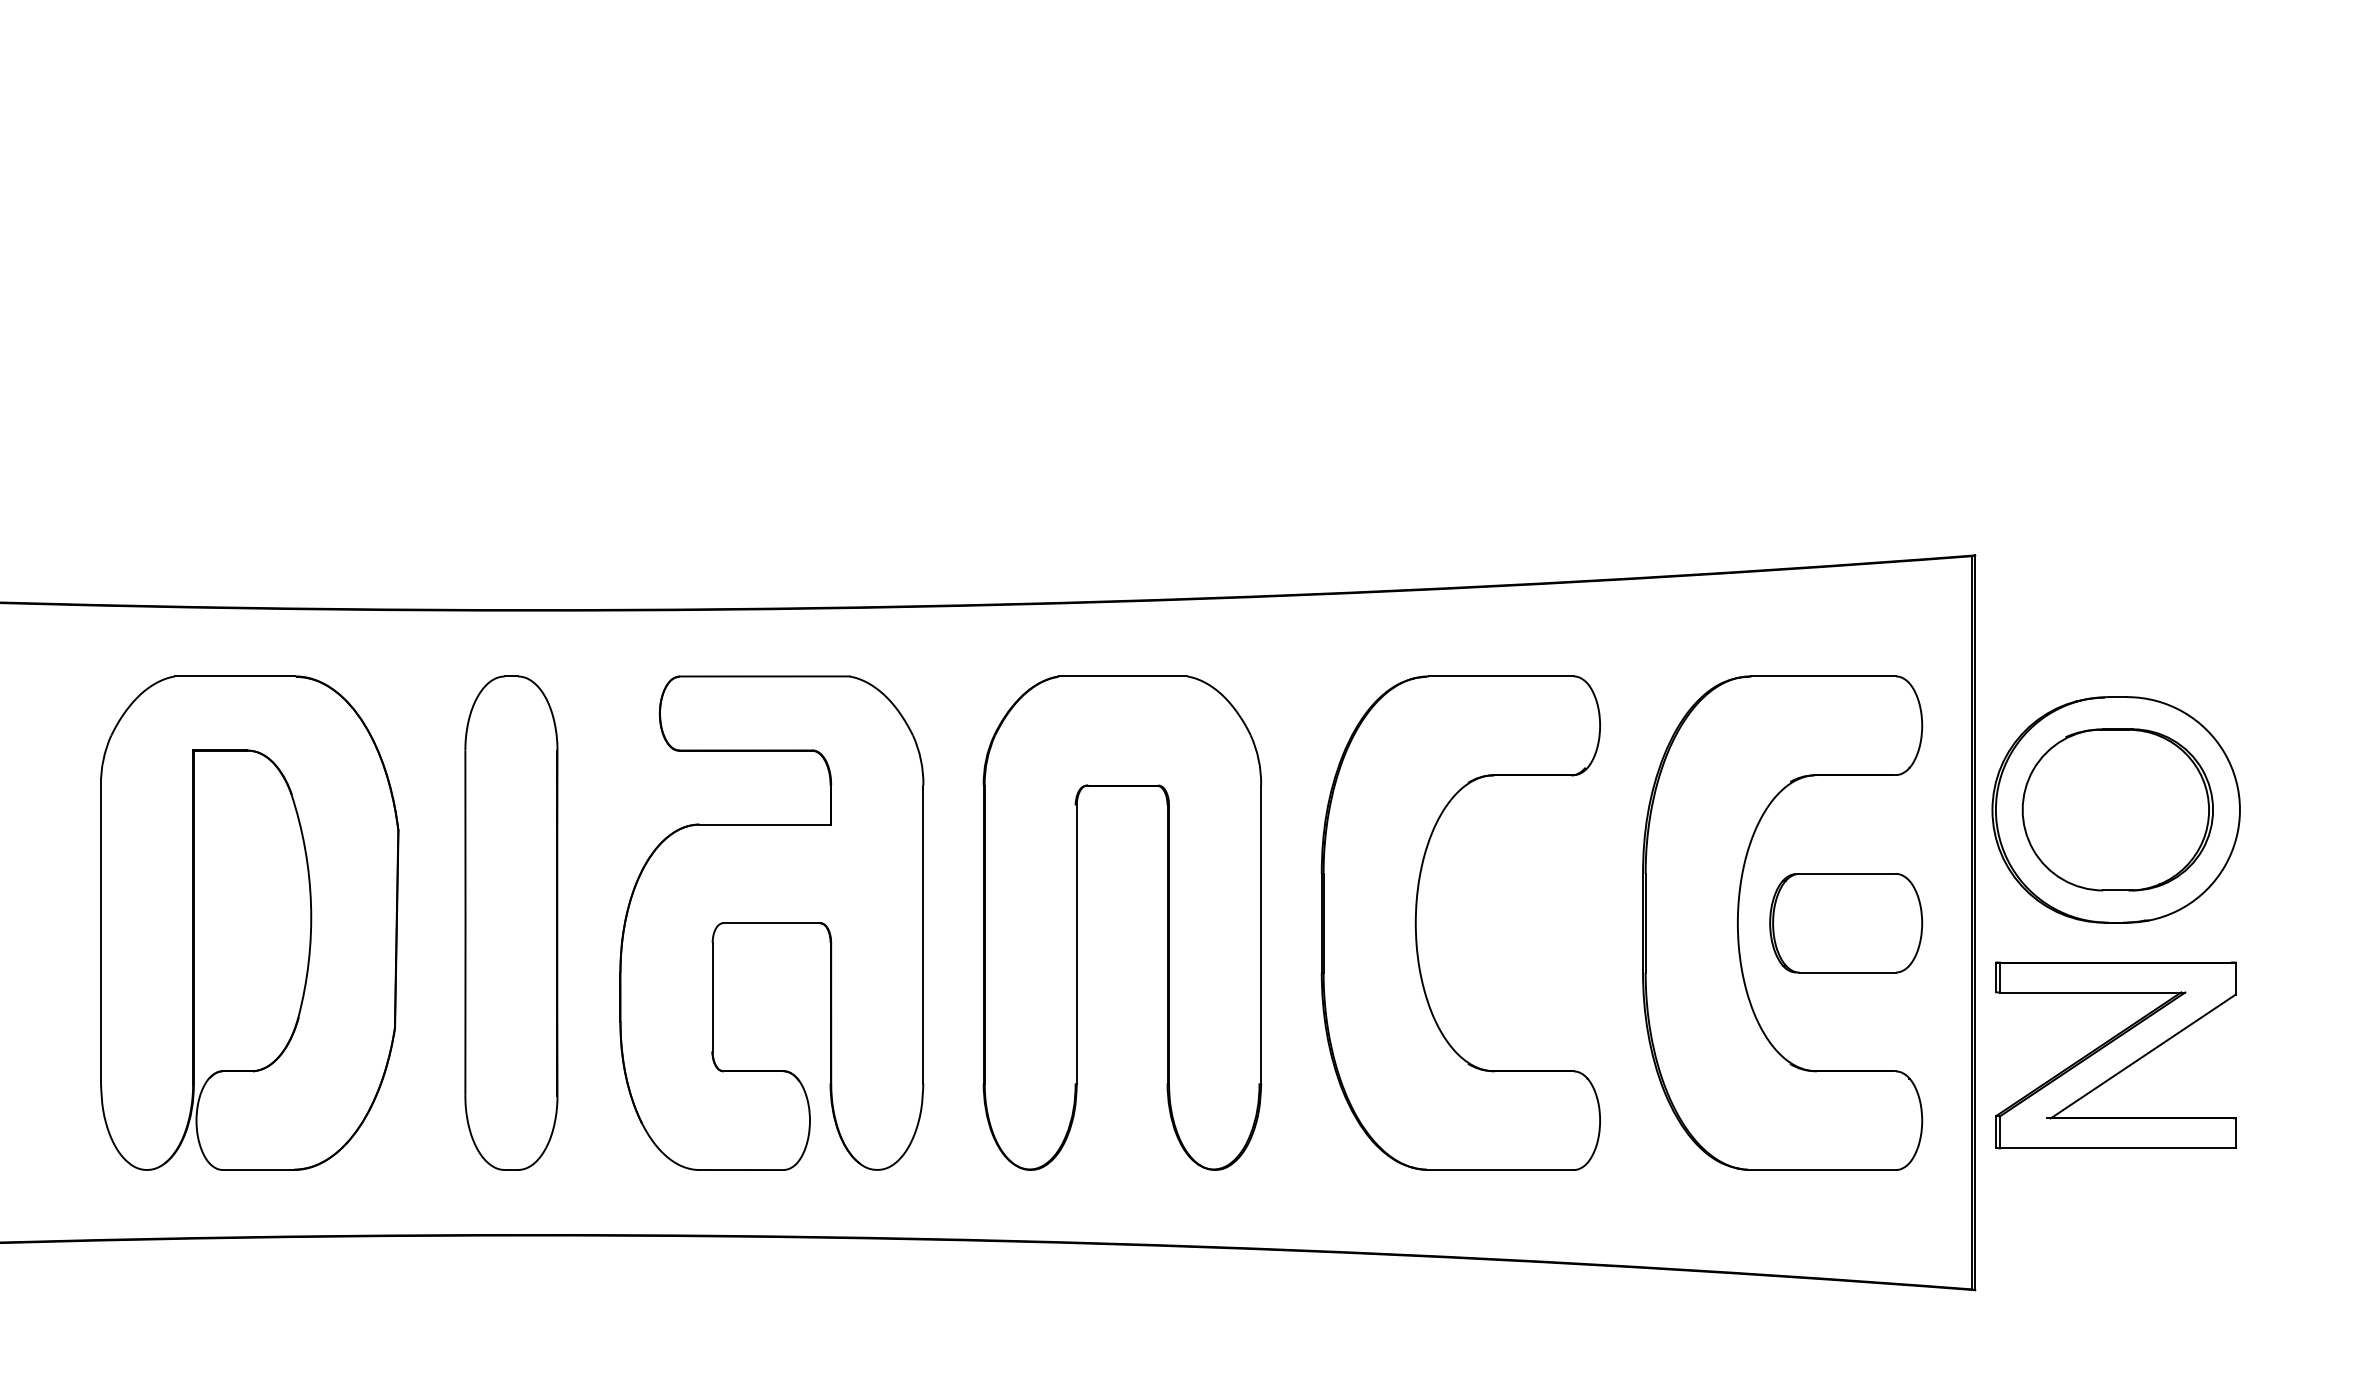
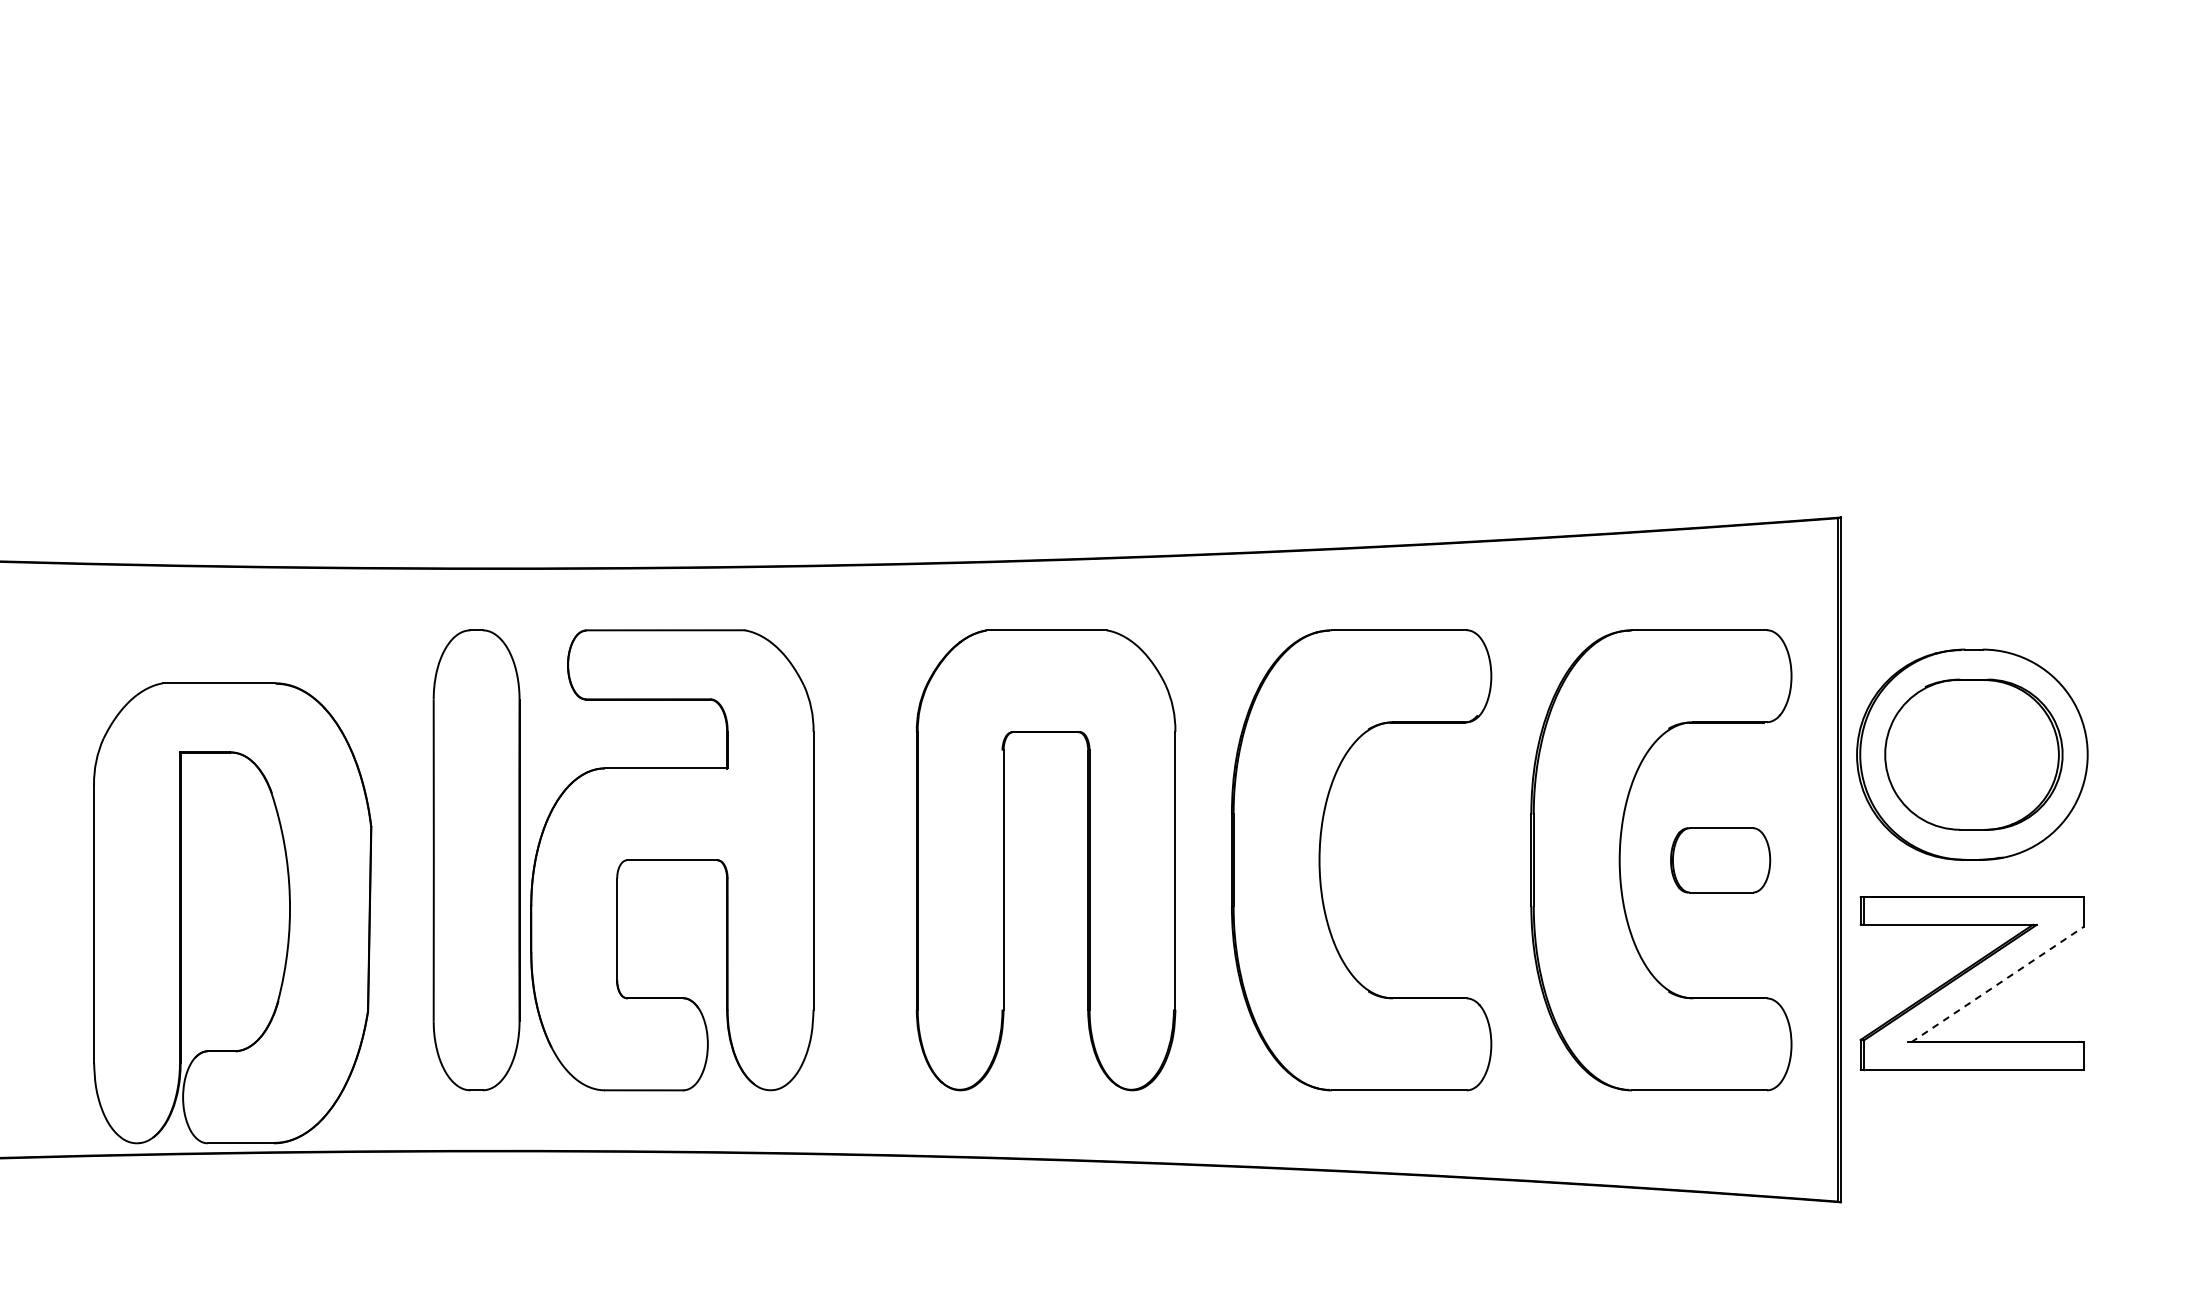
part: (194, 923) -> (181, 913), moved
part: (772, 923) -> (672, 860), moved
part: (1845, 923) -> (1720, 860), size x0.7
line: (2143, 1056) -> (1997, 984), solid -> dashed

